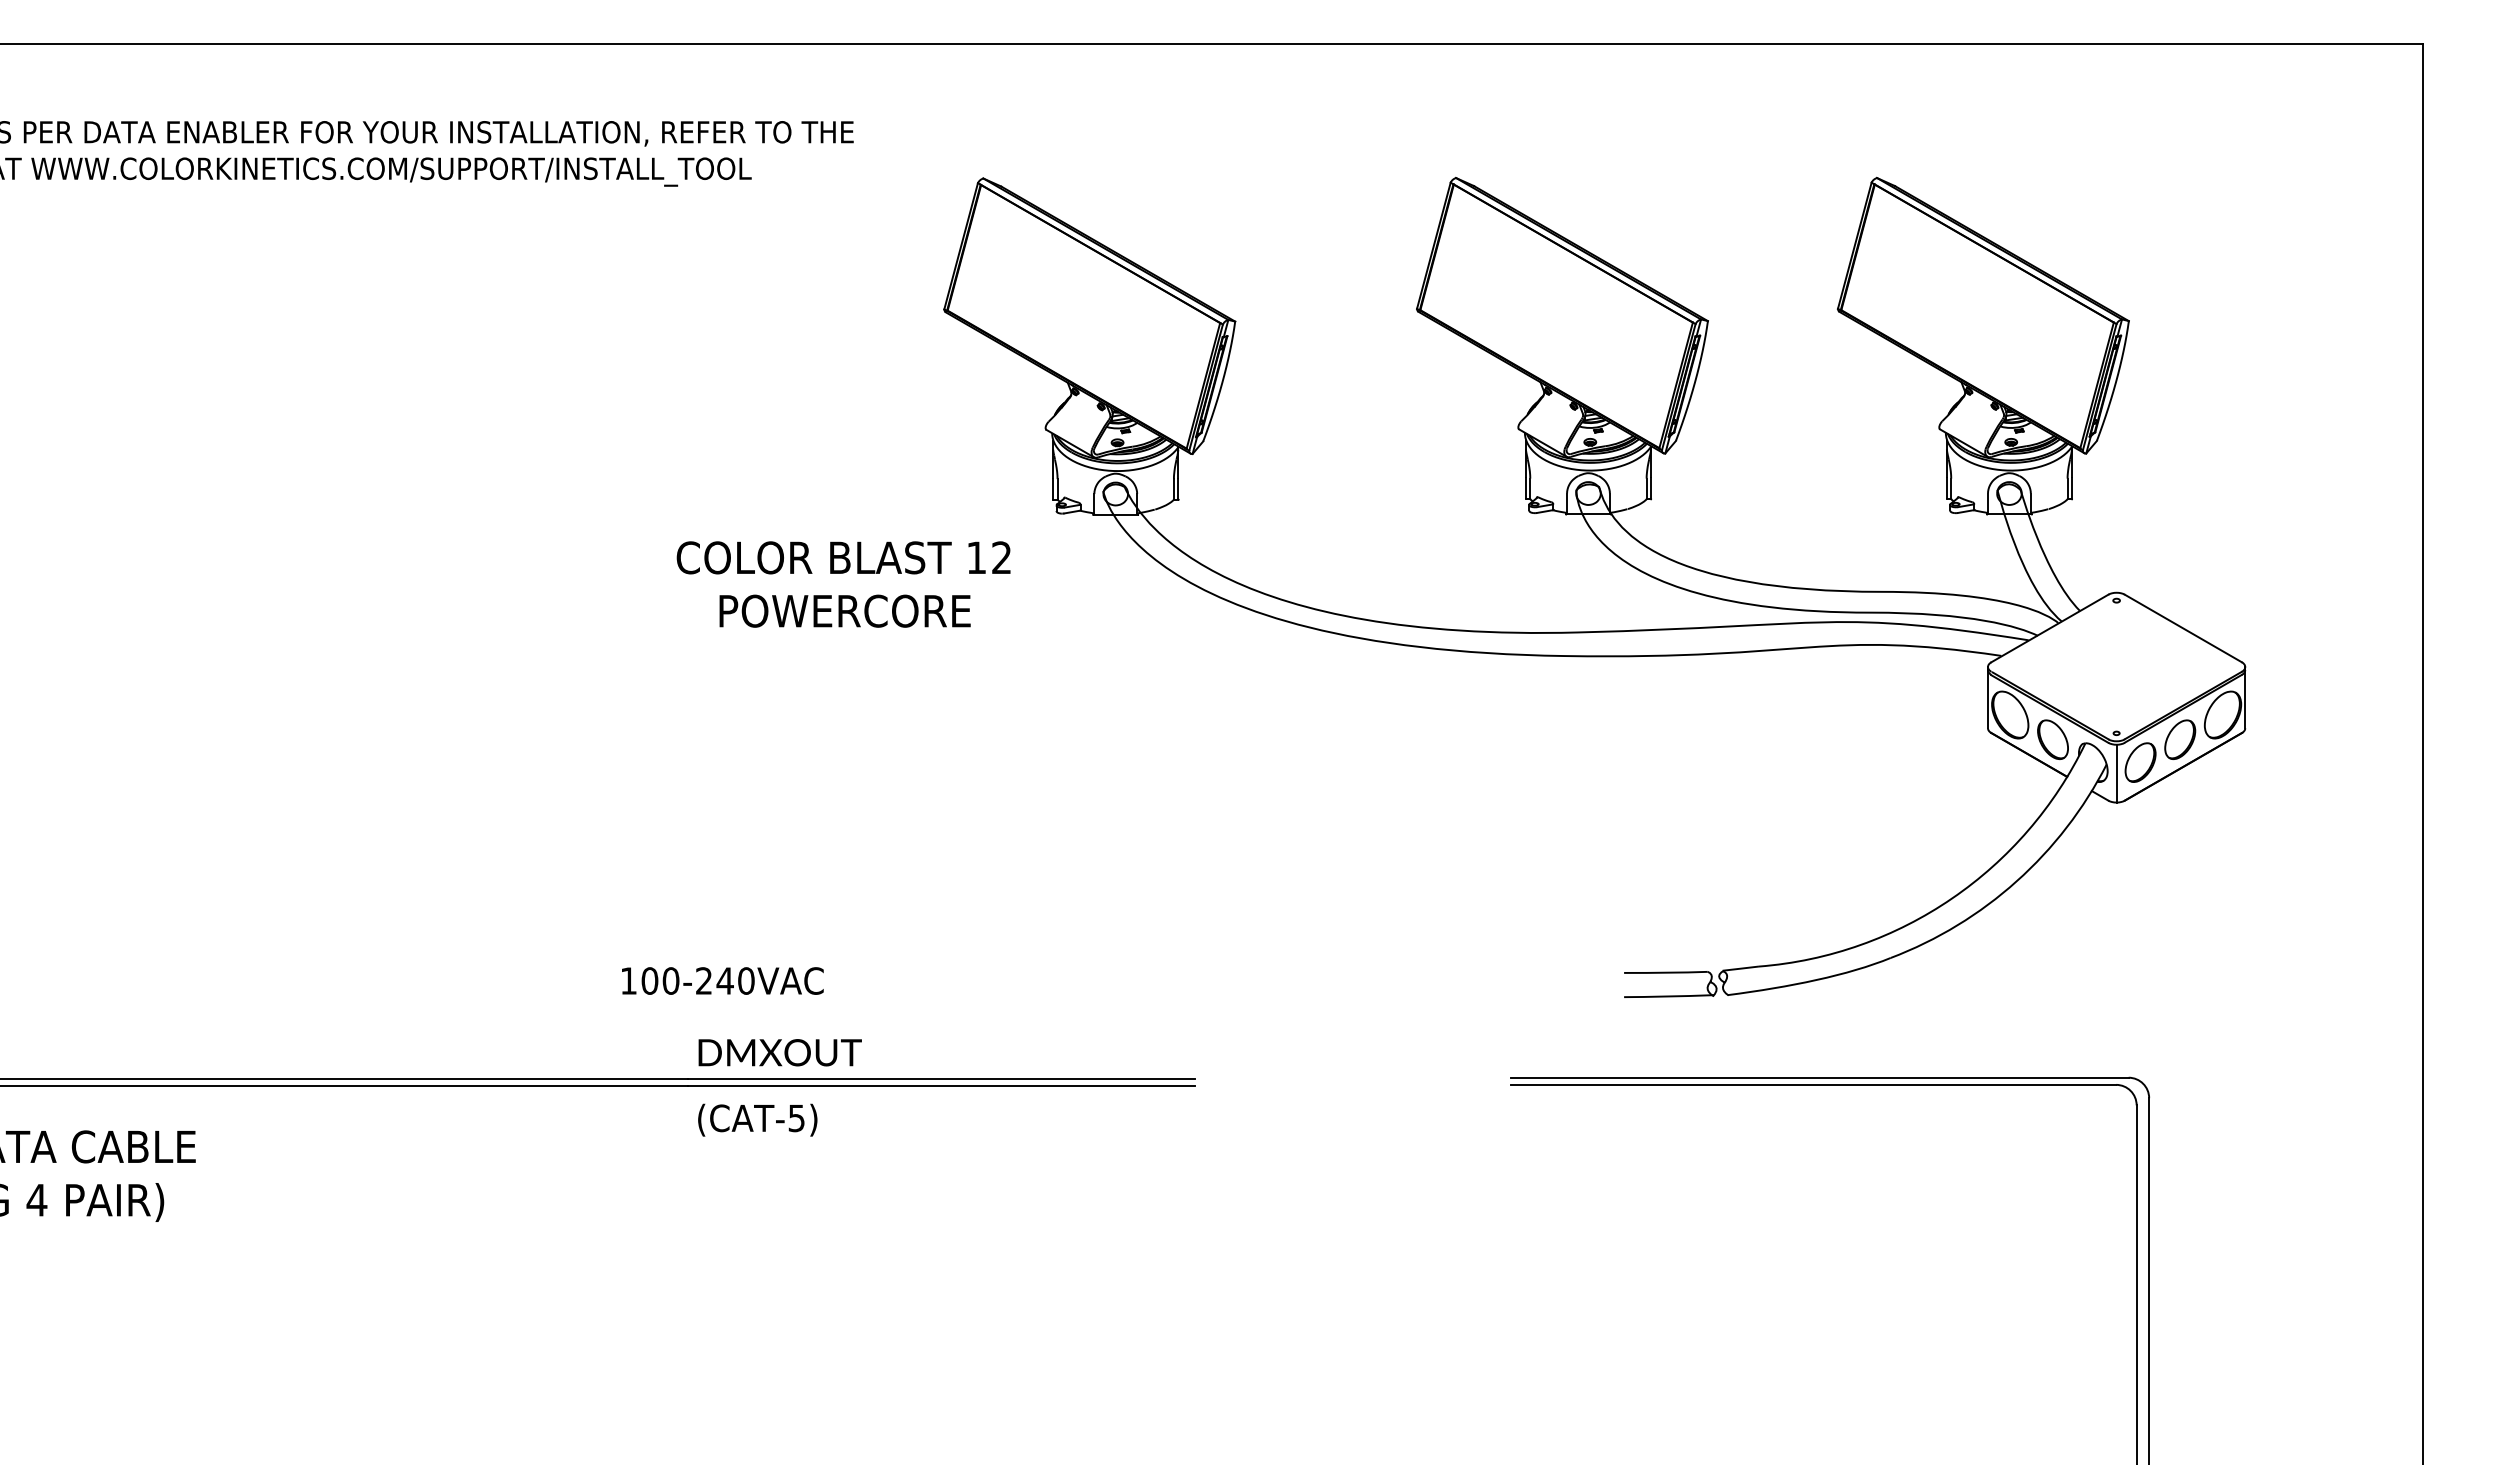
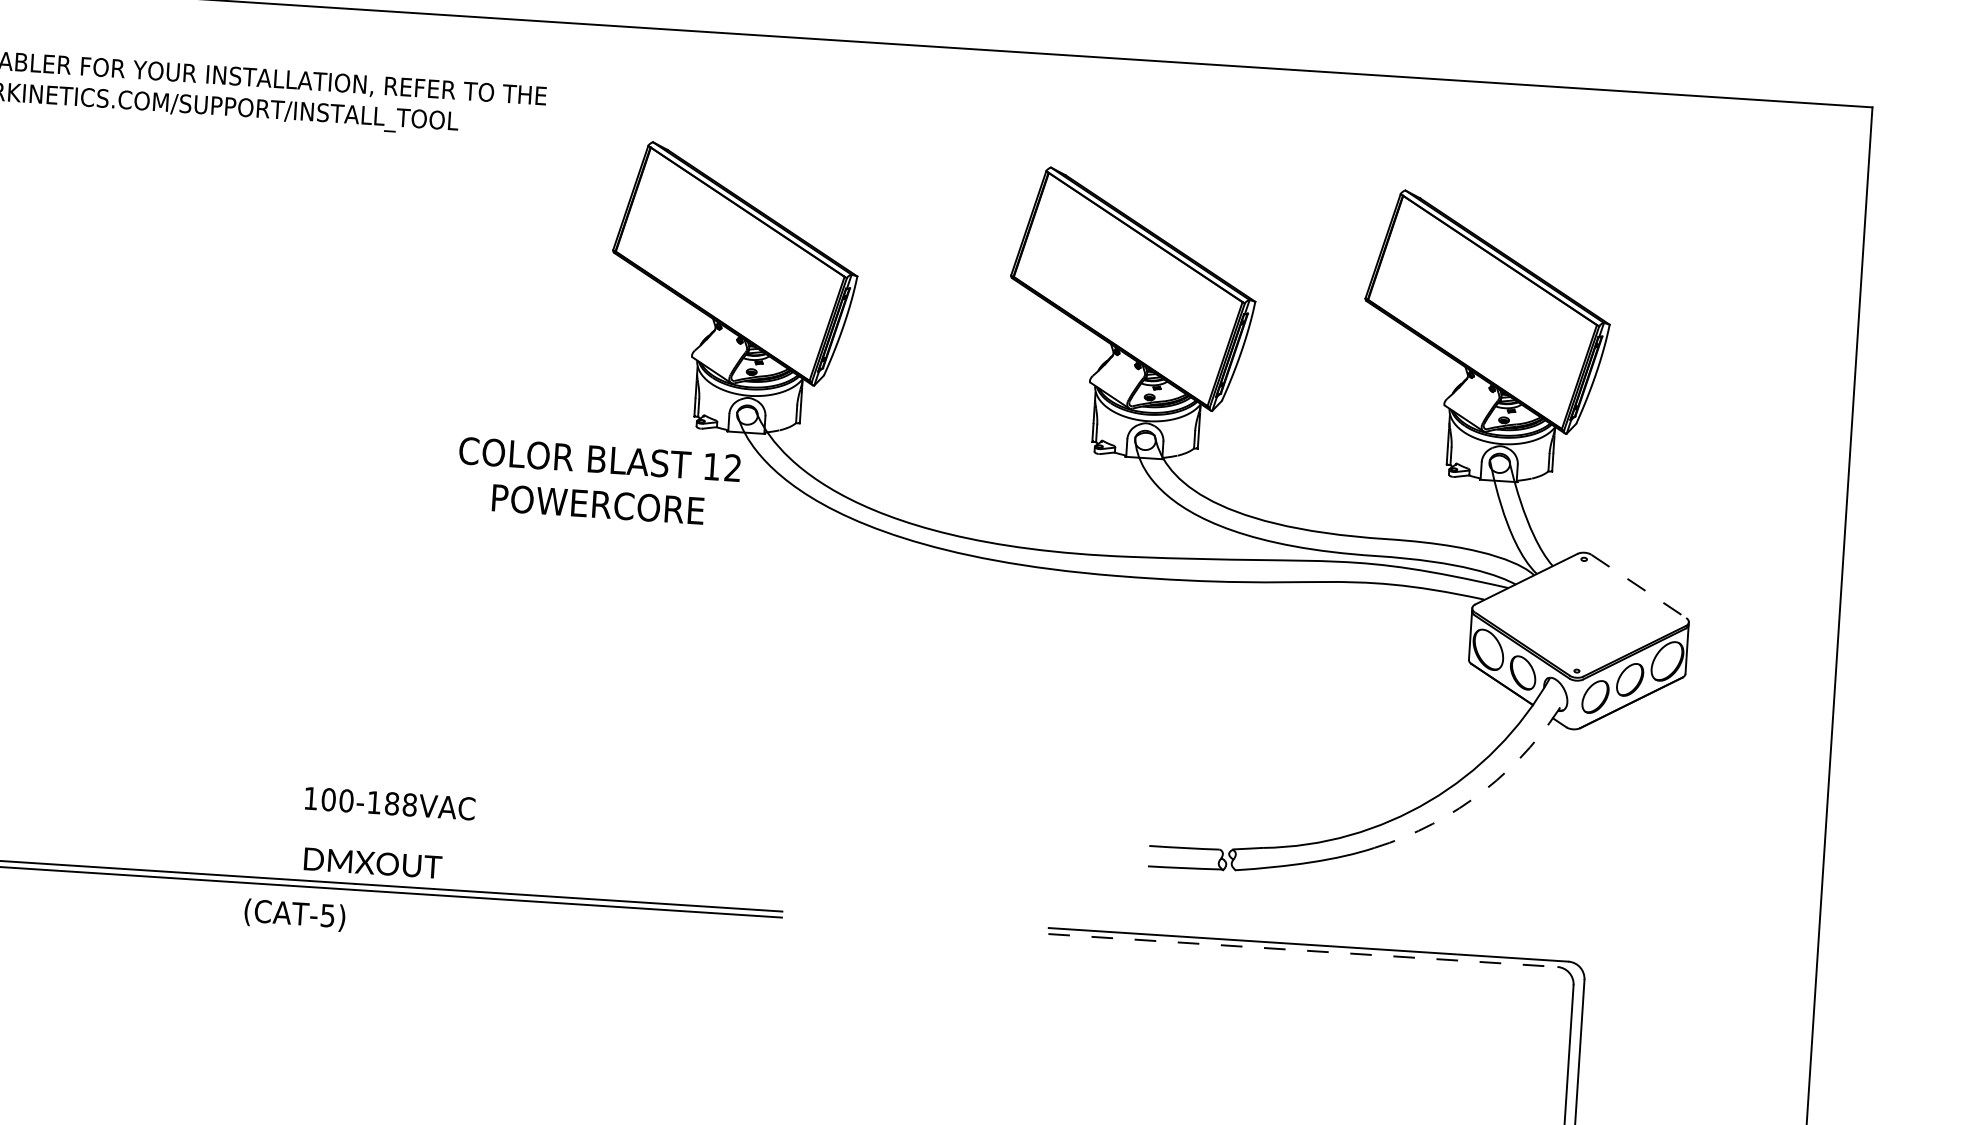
text: (843, 584) -> (598, 481), moved
line: (2183, 628) -> (1638, 586), solid -> dashed
line: (2116, 773) -> (1574, 704), removed
arc: (2016, 881) -> (1484, 790), solid -> dashed
text: (725, 980) -> (392, 803), 100-240VAC -> 100-188VAC
text: (779, 1052) -> (372, 862), moved
line: (1814, 1084) -> (1303, 950), solid -> dashed
text: (757, 1119) -> (294, 914), moved

